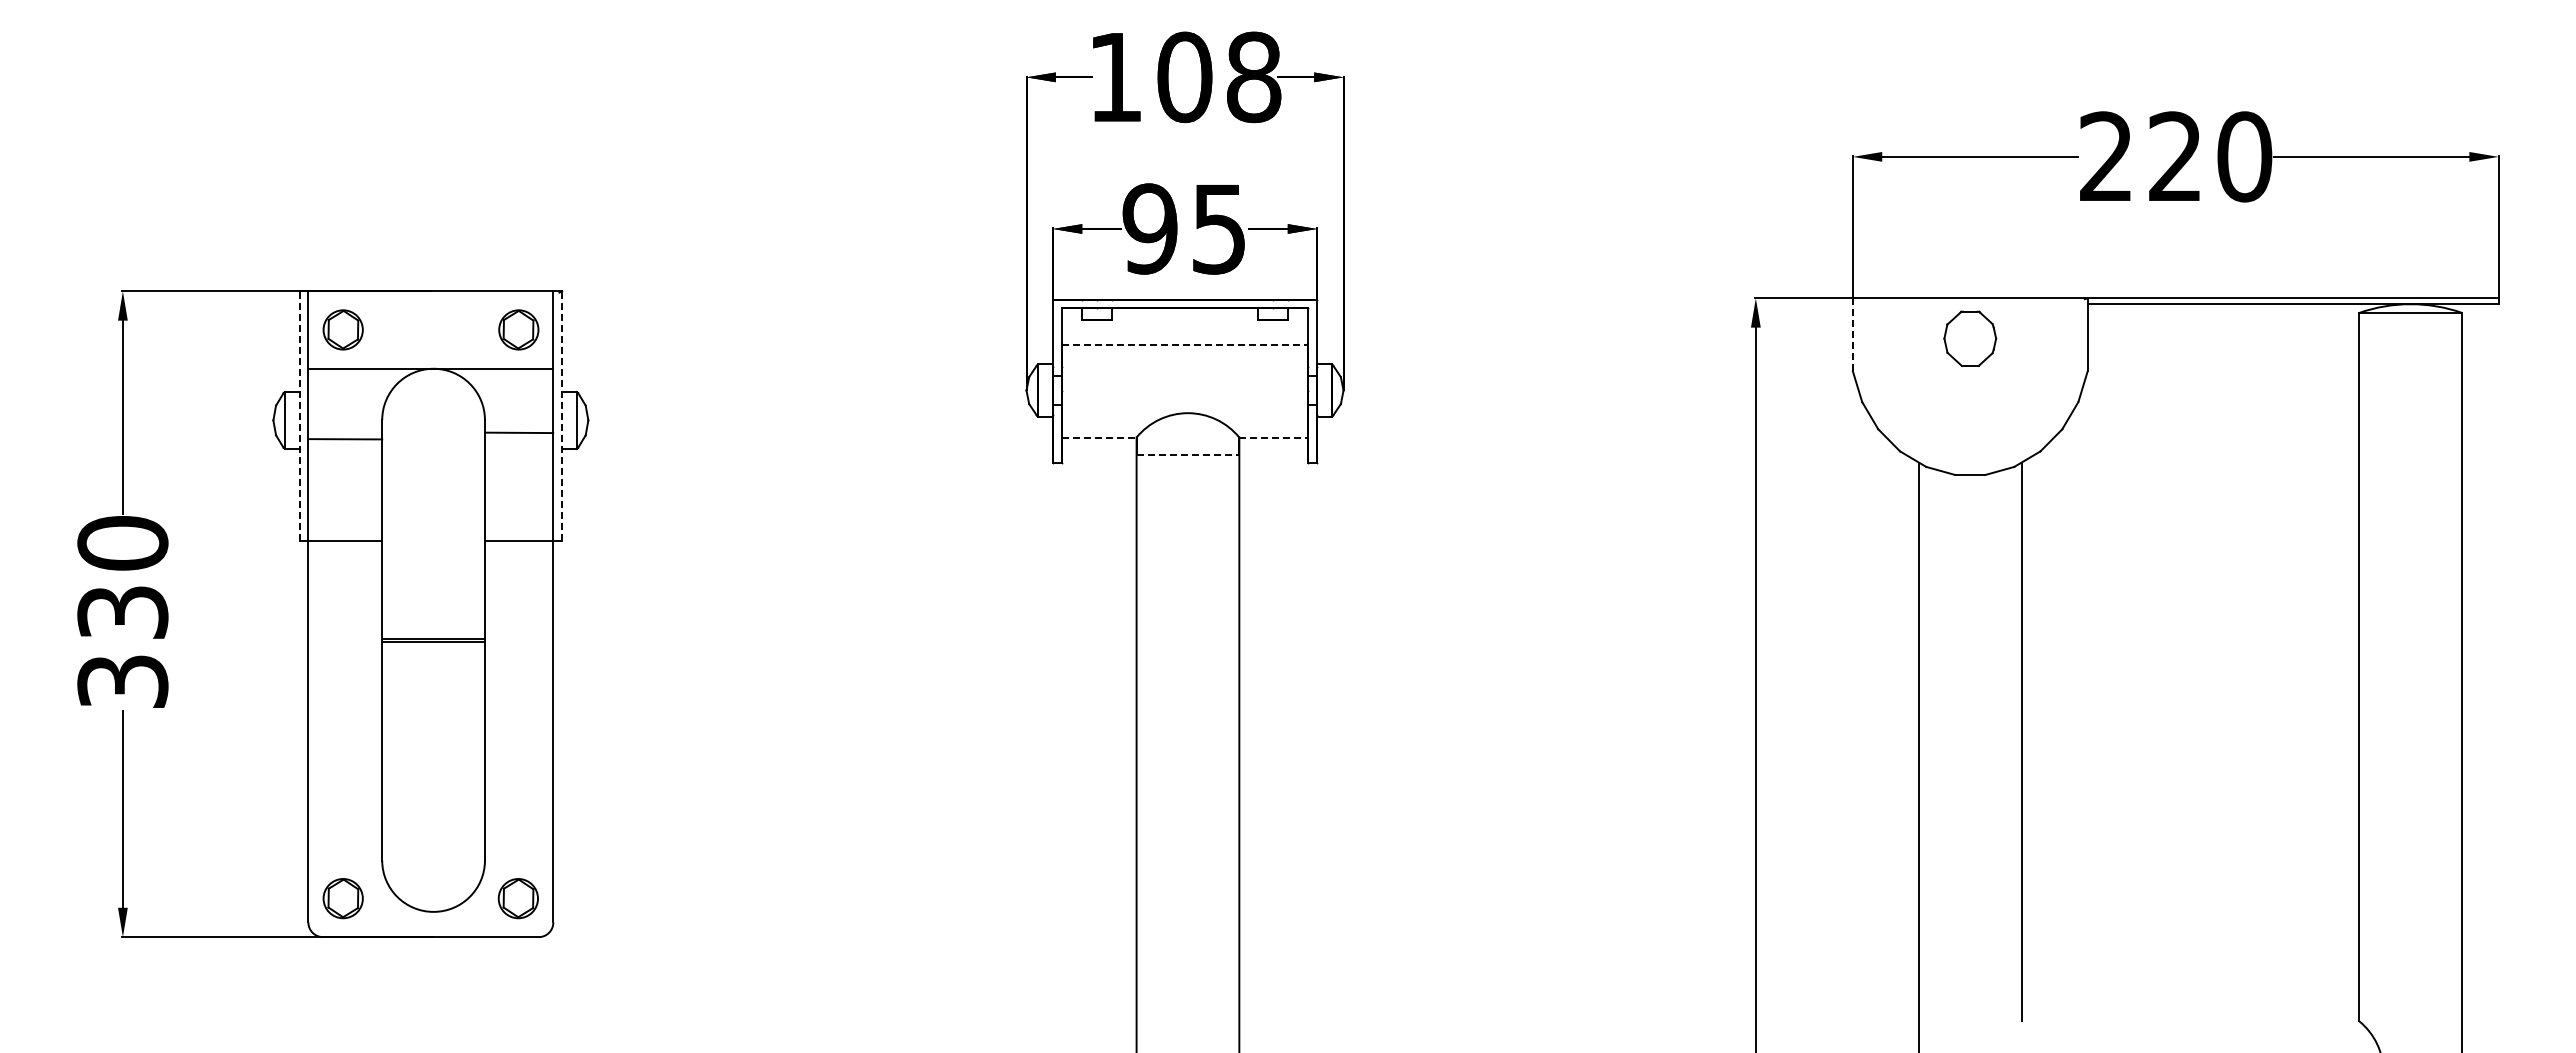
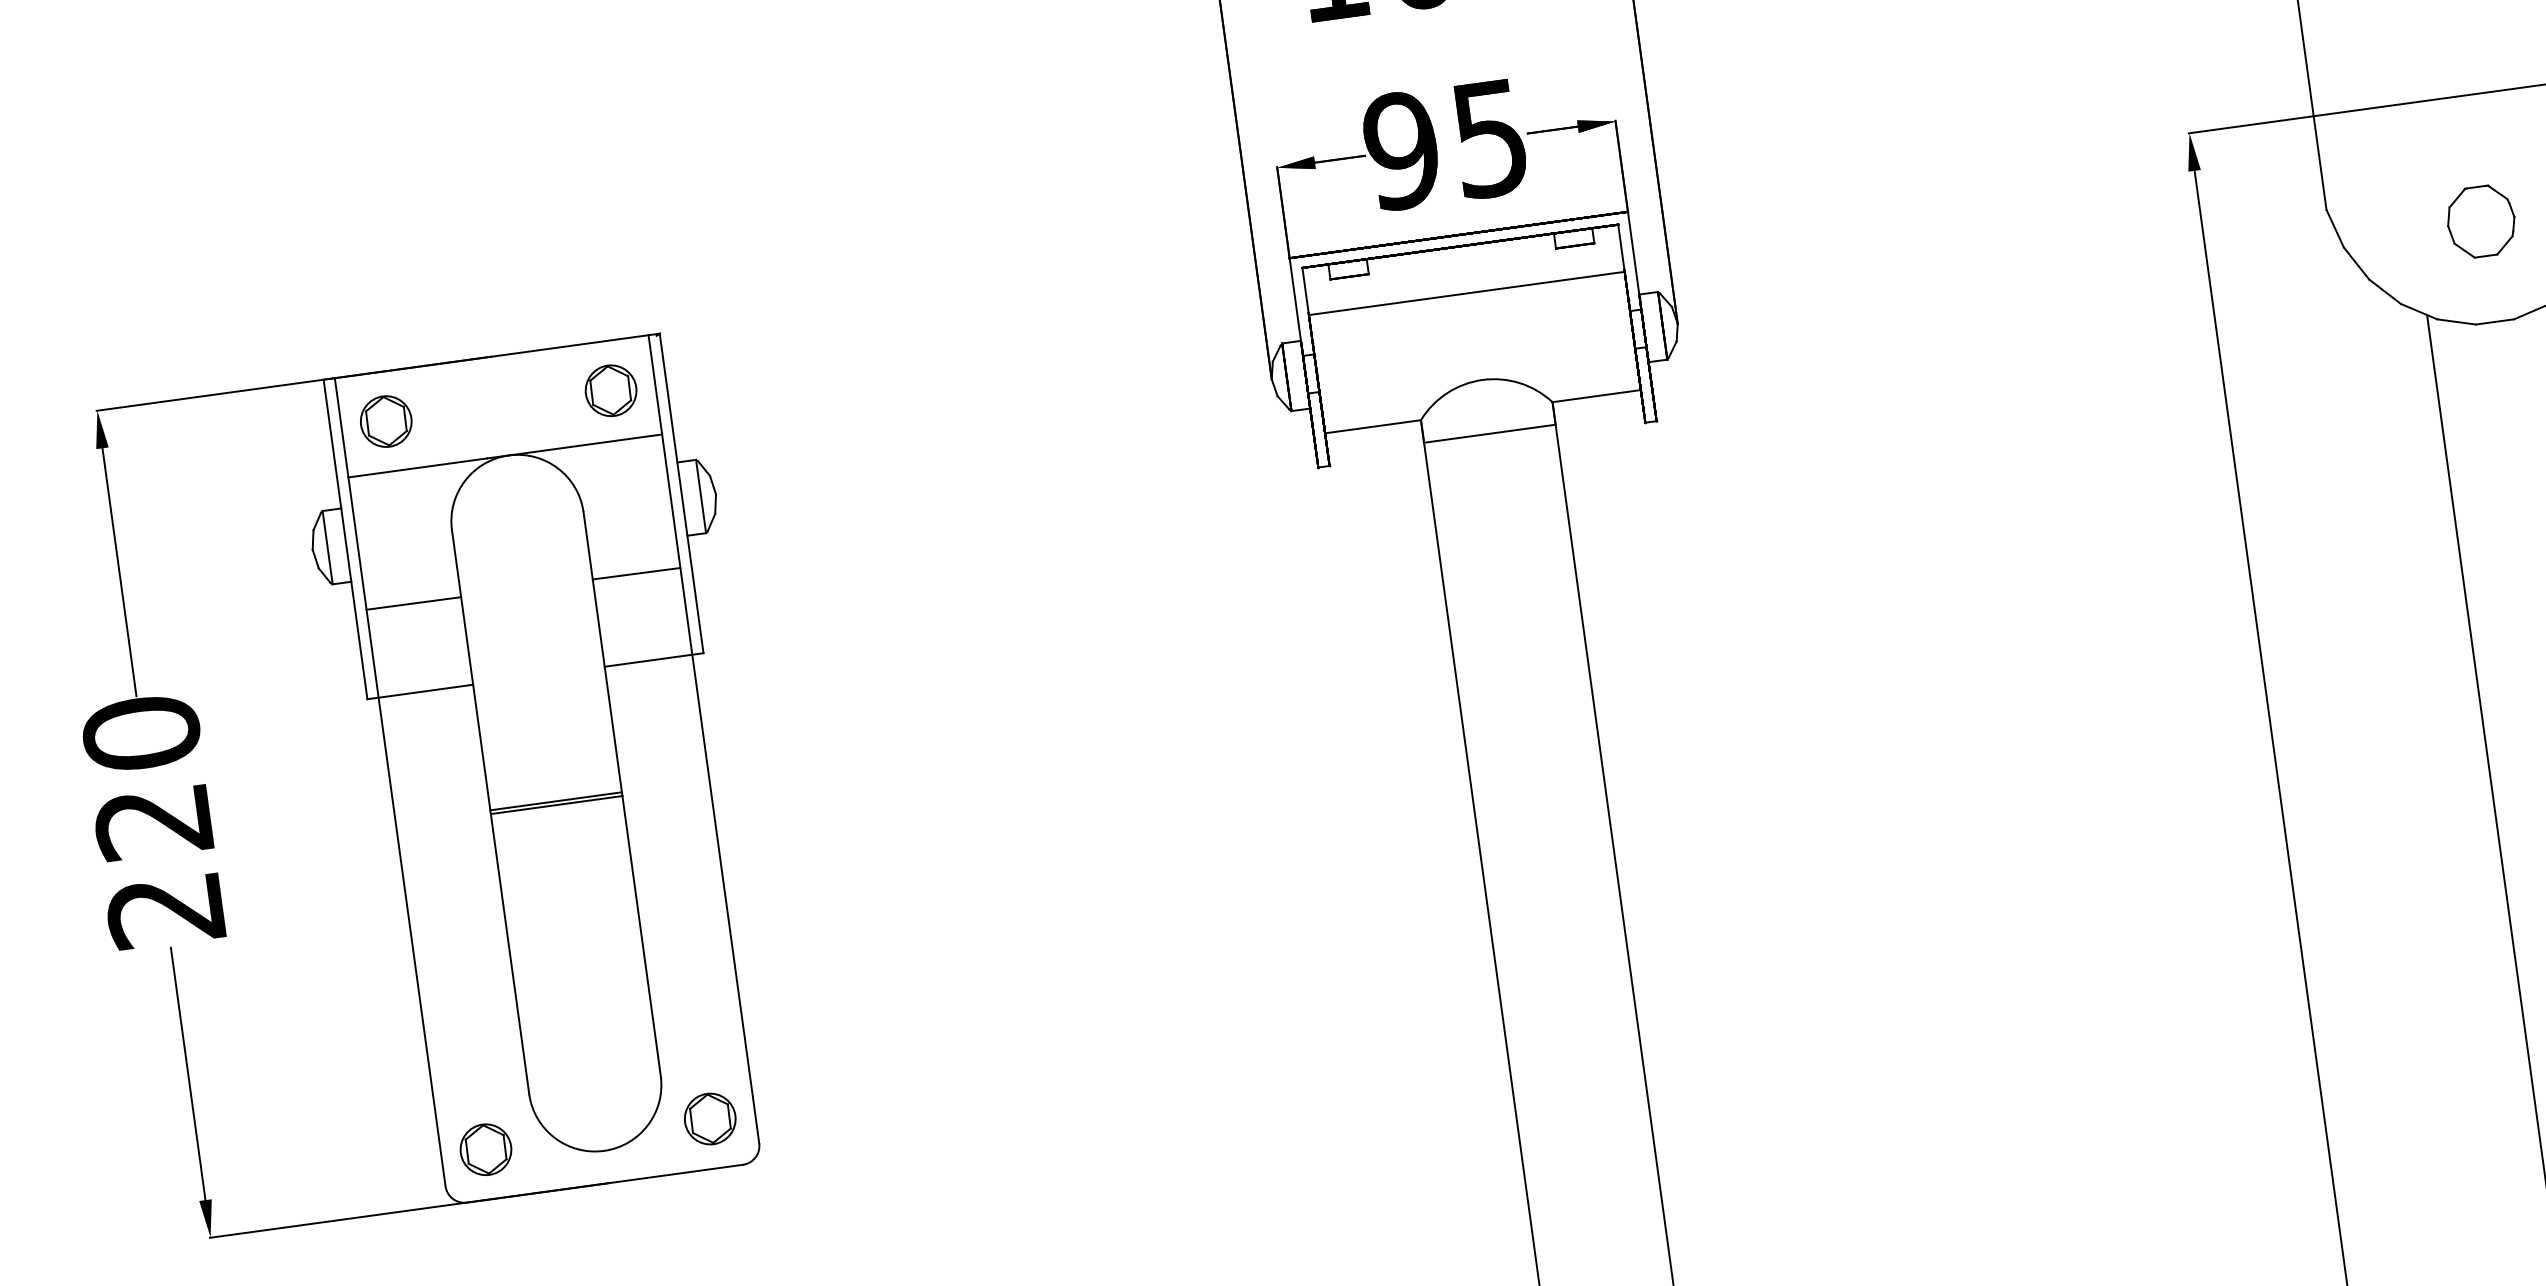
line: (1852, 334) -> (2319, 162), dashed -> solid
part: (1970, 338) -> (2481, 221), moved
line: (1185, 345) -> (1467, 293), dashed -> solid
line: (299, 416) -> (345, 540), dashed -> solid
line: (562, 416) -> (682, 493), dashed -> solid
line: (518, 432) -> (635, 573), moved
line: (1099, 437) -> (1373, 426), dashed -> solid
line: (1274, 437) -> (1597, 395), dashed -> solid
line: (345, 439) -> (414, 603), moved
line: (1188, 455) -> (1490, 434), dashed -> solid
text: (122, 647) -> (159, 866), 330 -> 220

